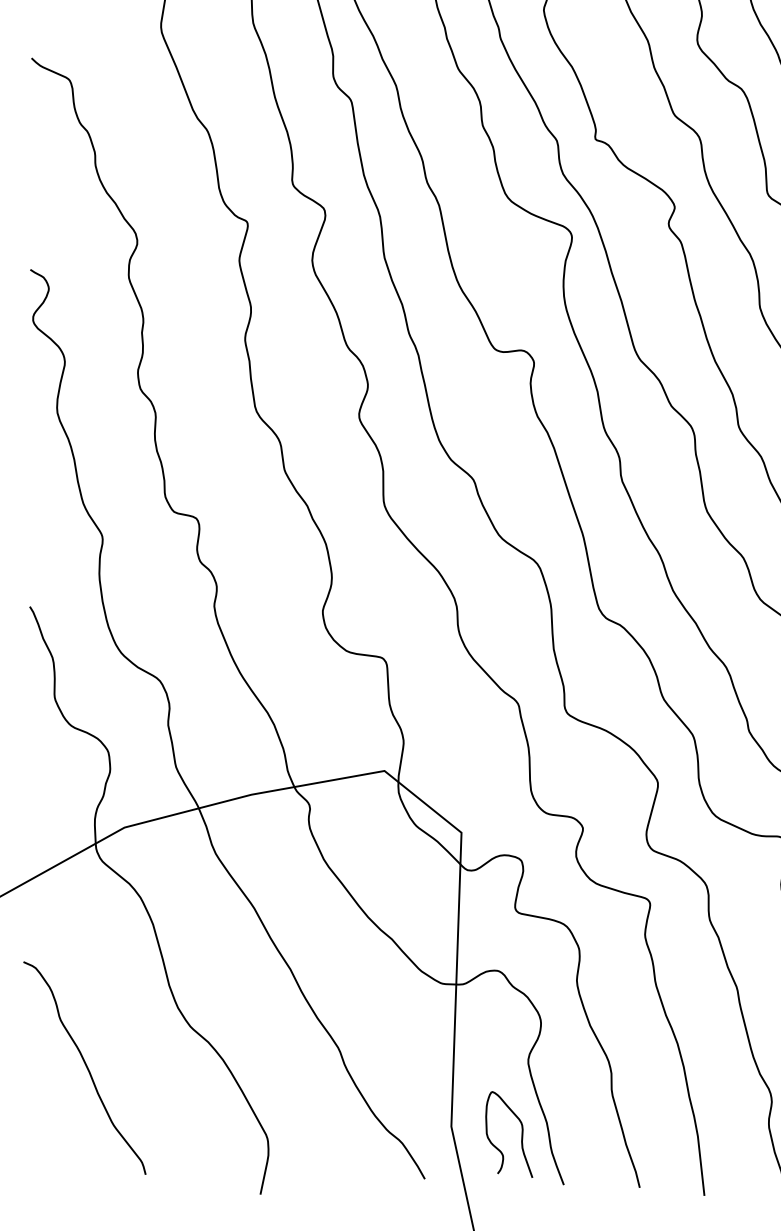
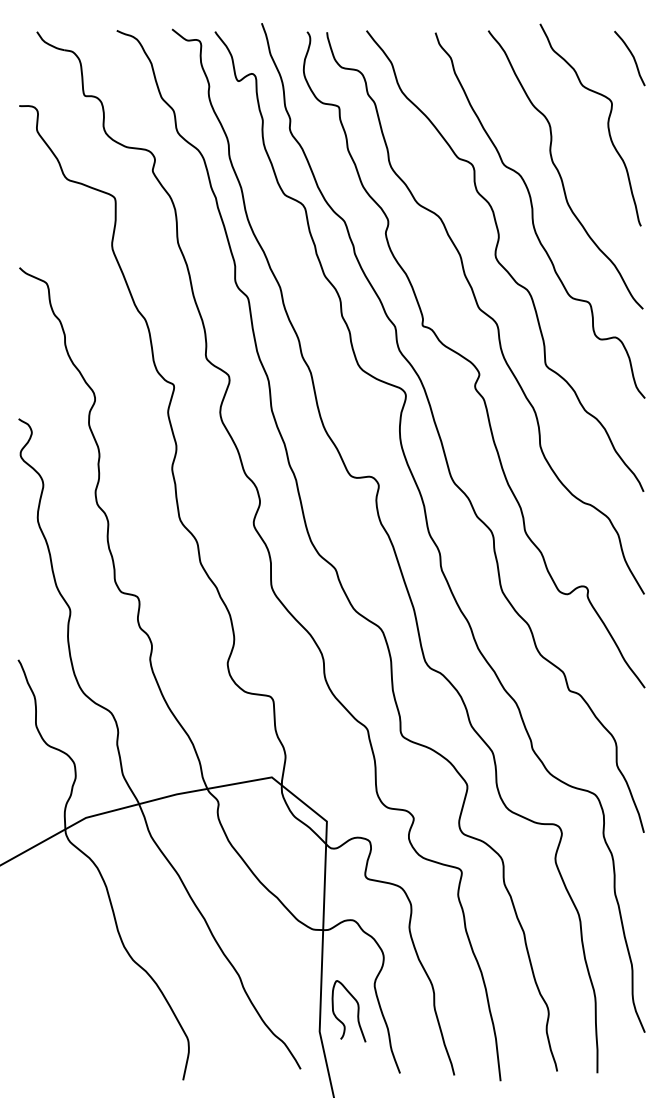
curve: (84, 1066) -> (57, 988), removed
curve: (521, 1134) -> (357, 1011), moved

